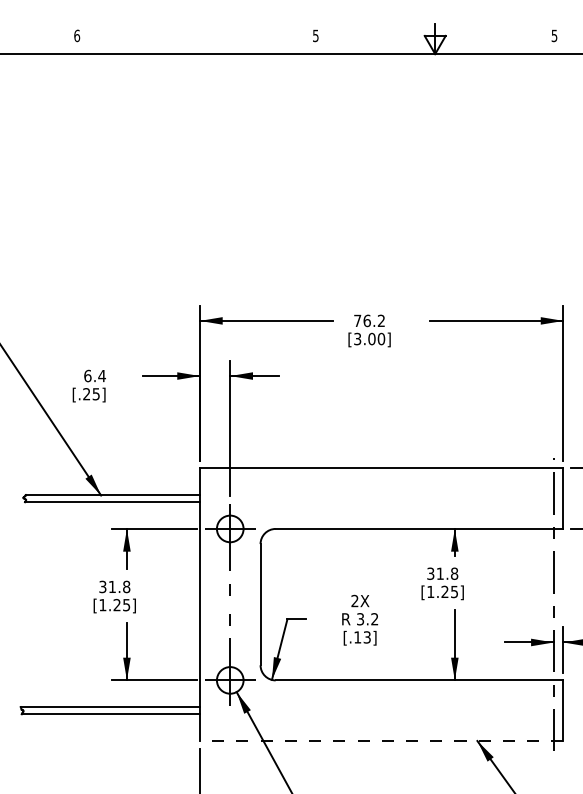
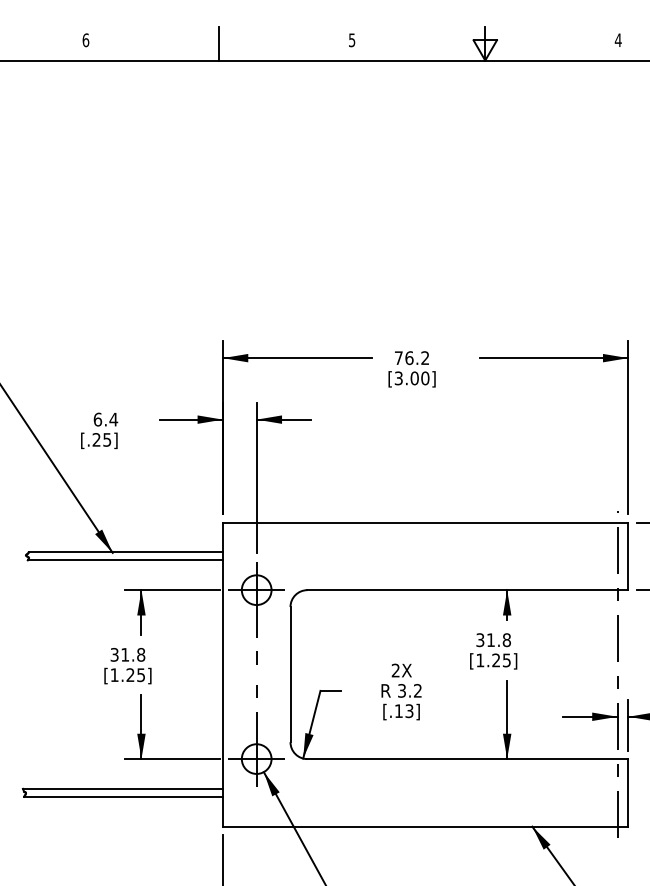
text: (554, 35) -> (618, 39), 5 -> 4
line: (196, 38) -> (219, 43), added
line: (381, 740) -> (425, 826), dashed -> solid

